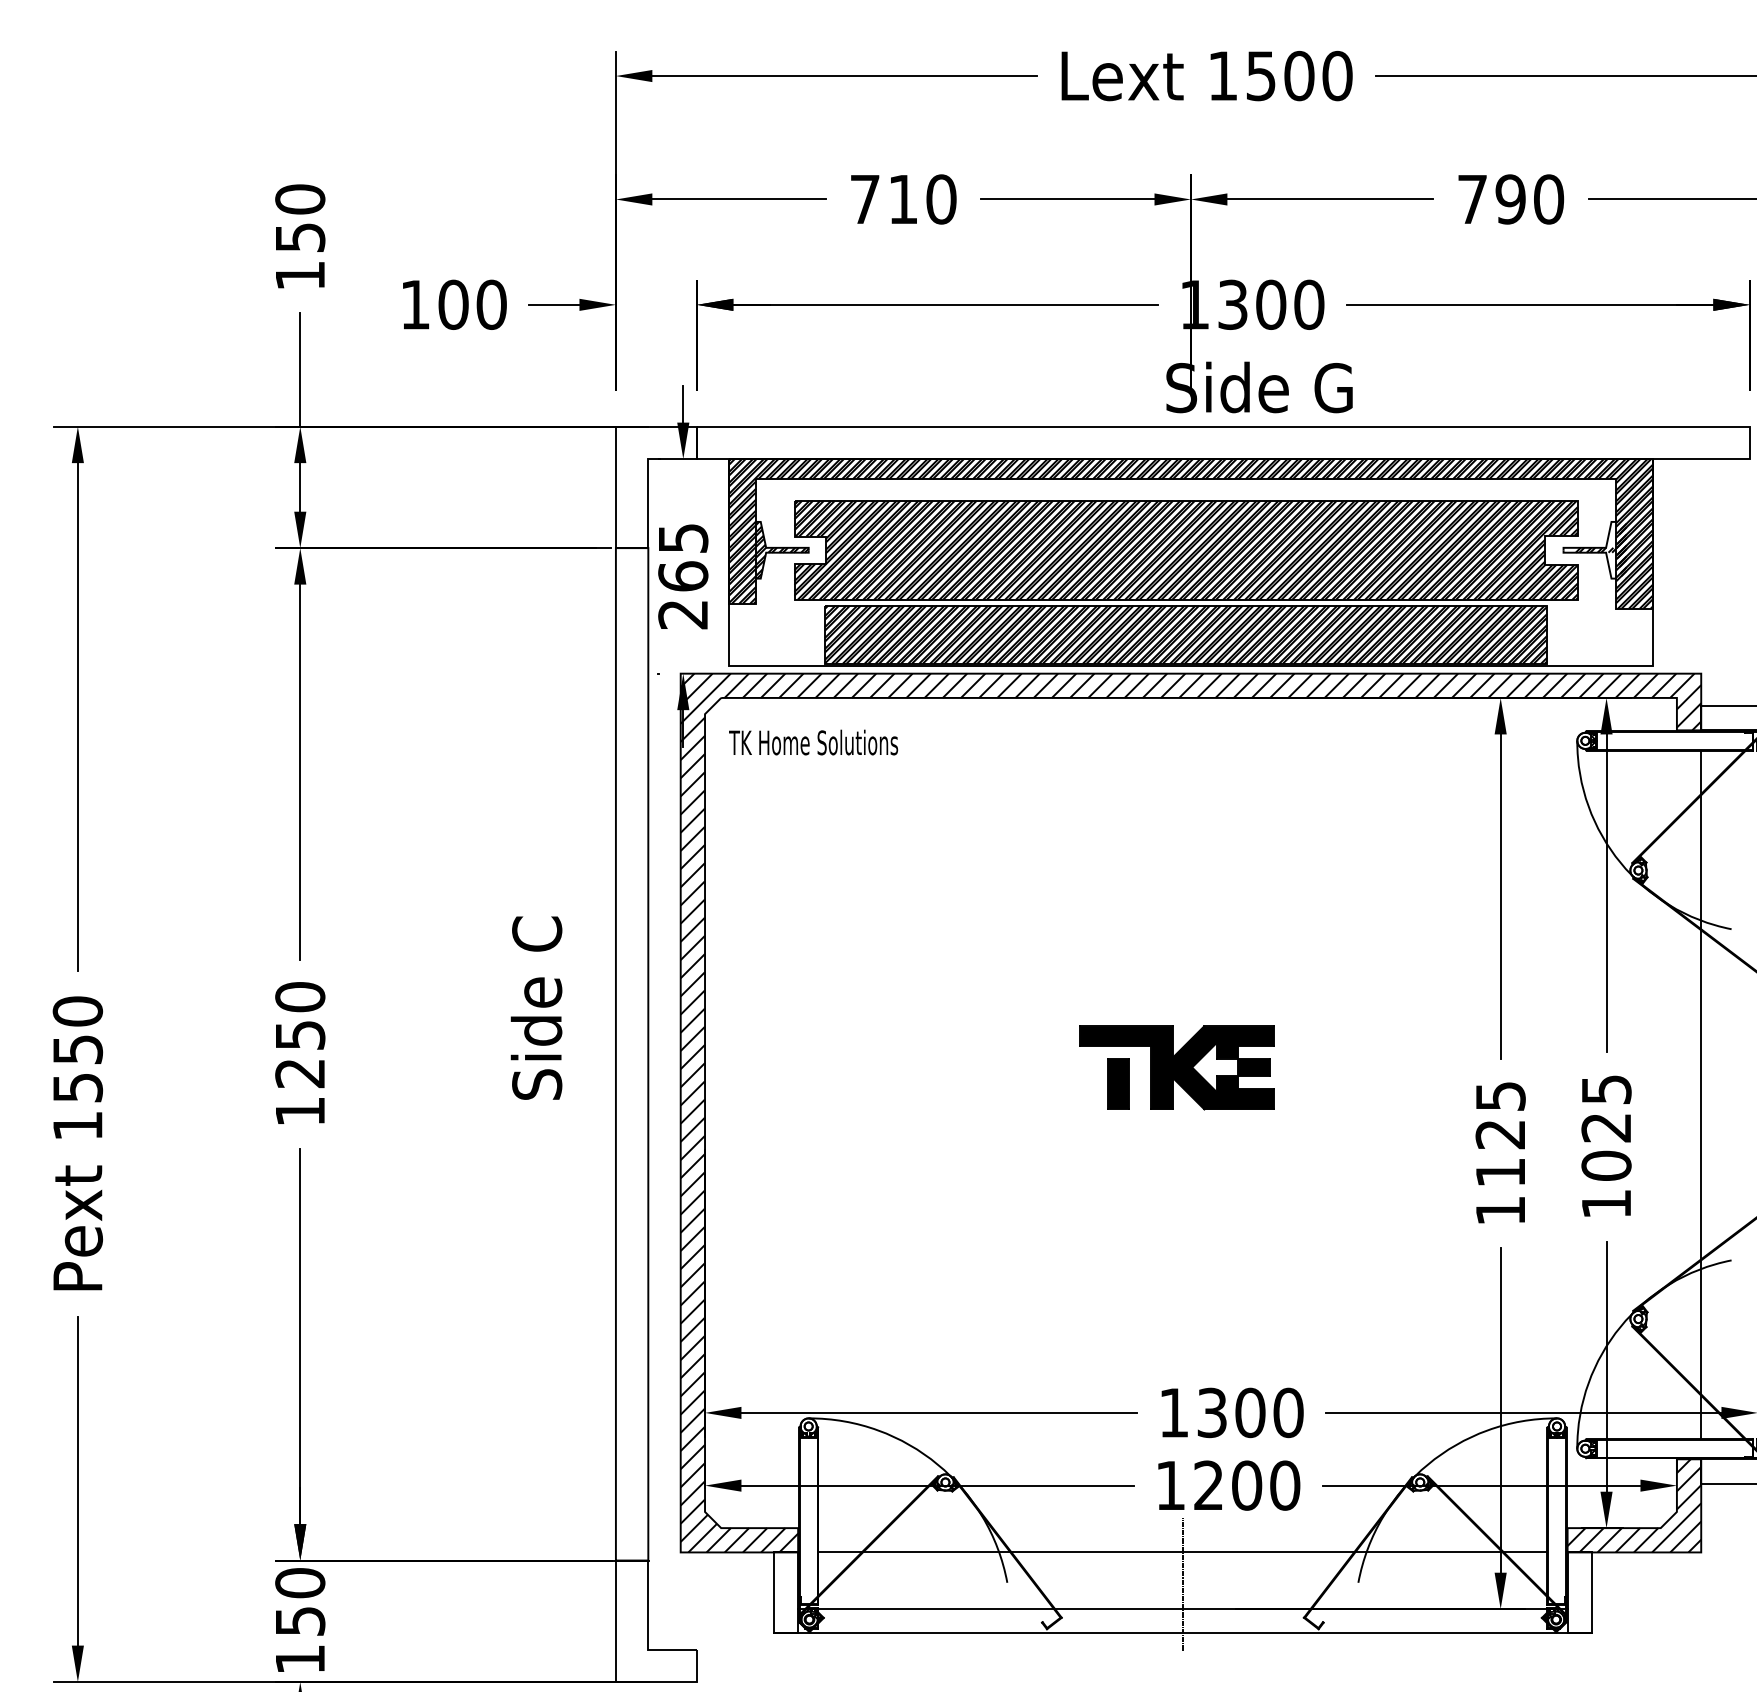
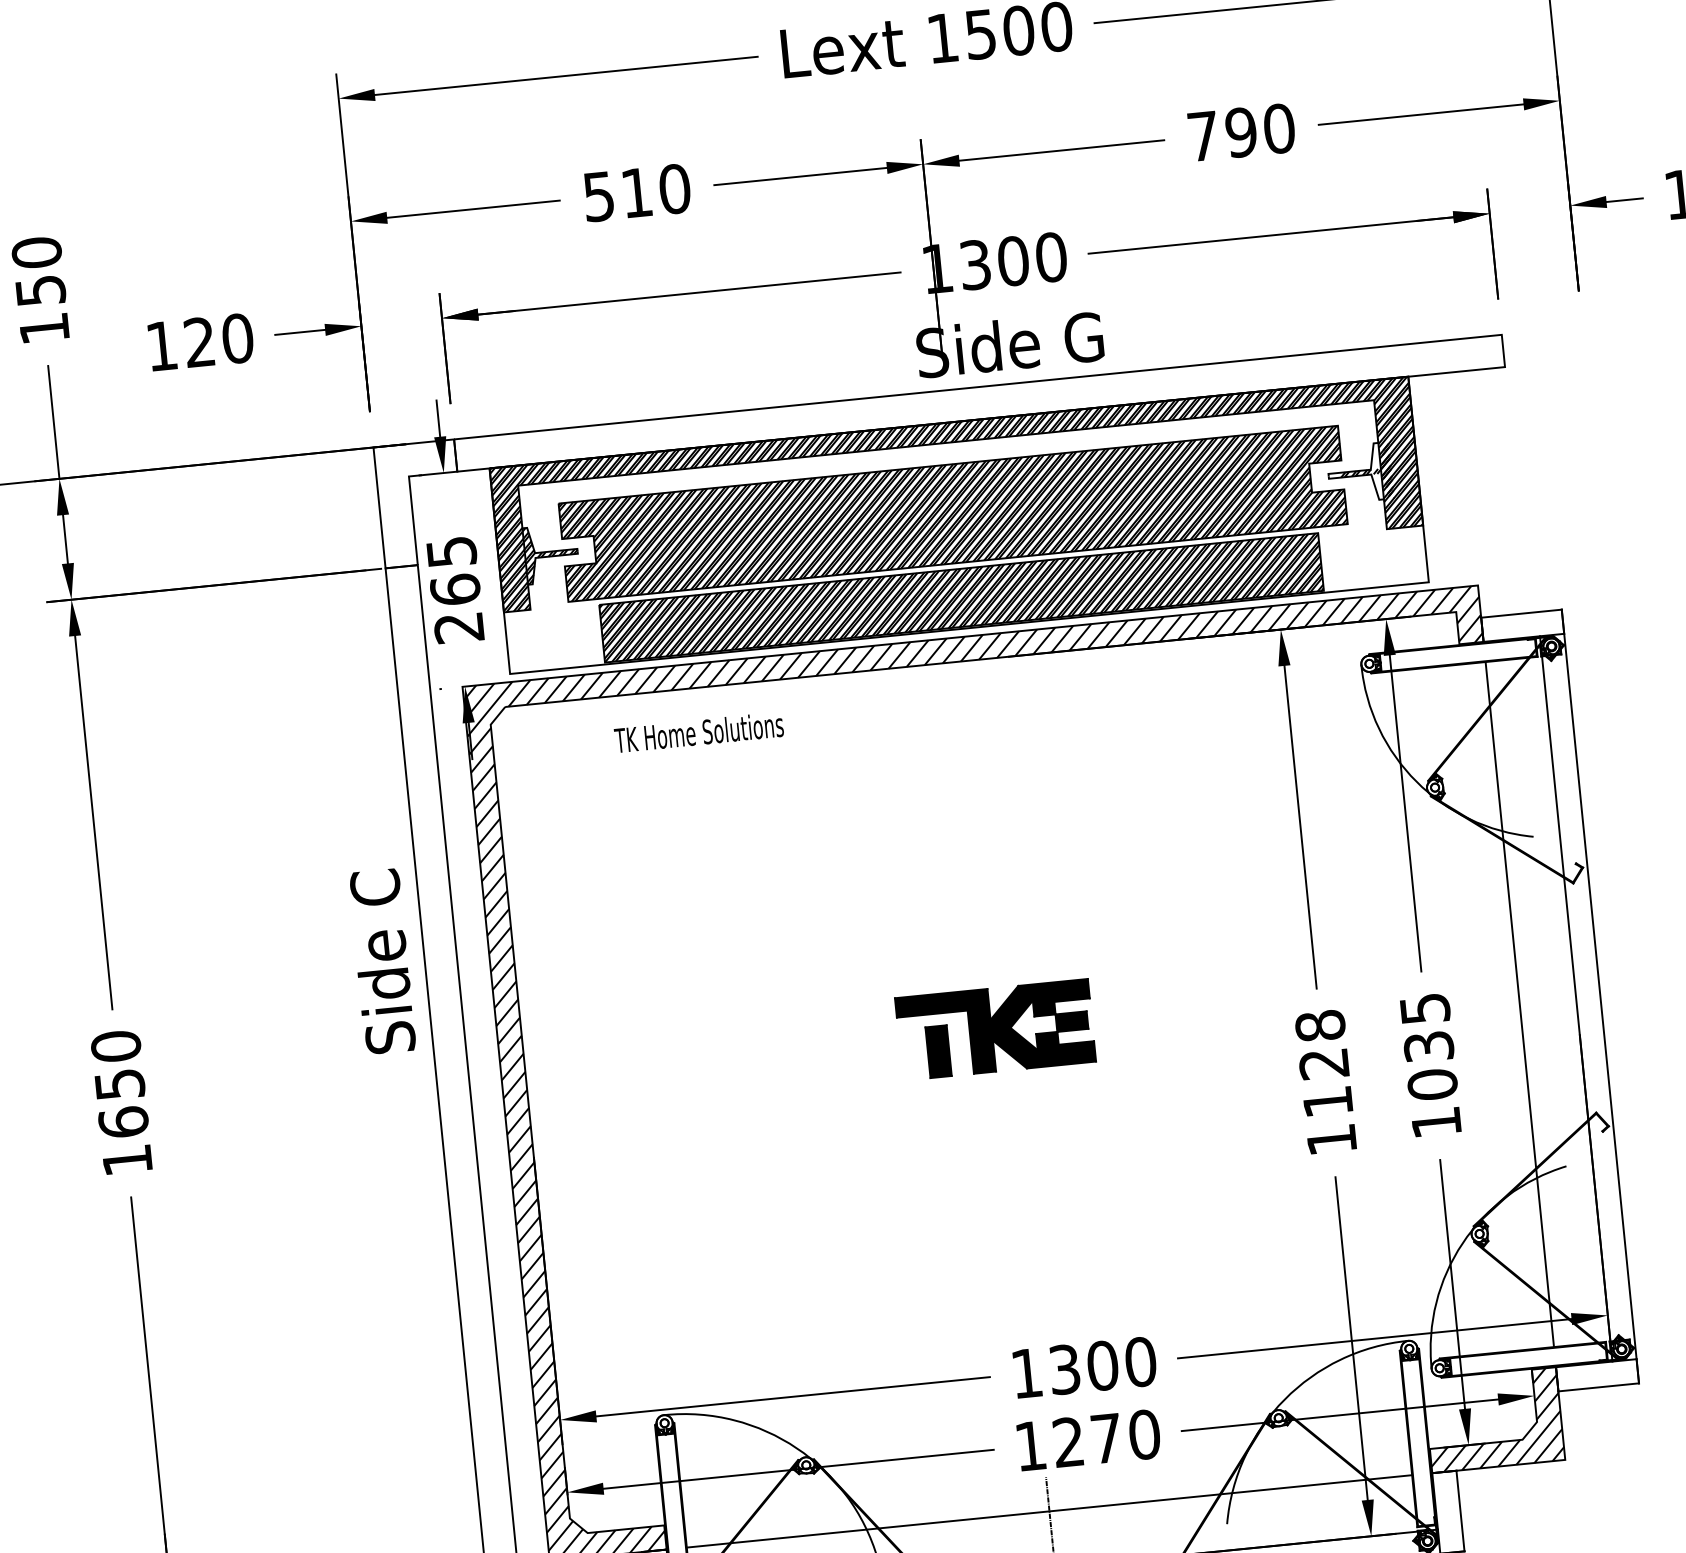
text: (864, 199) -> (598, 196), 710 -> 510
text: (453, 304) -> (199, 342), 100 -> 120
text: (813, 742) -> (699, 732), moved
text: (536, 1007) -> (382, 961), moved
text: (300, 1073) -> (123, 1122), 1250 -> 1650
text: (1500, 1096) -> (1320, 1026), 1125 -> 1128
text: (1606, 1127) -> (1428, 1046), 1025 -> 1035
text: (1247, 1485) -> (1107, 1438), 1200 -> 1270

